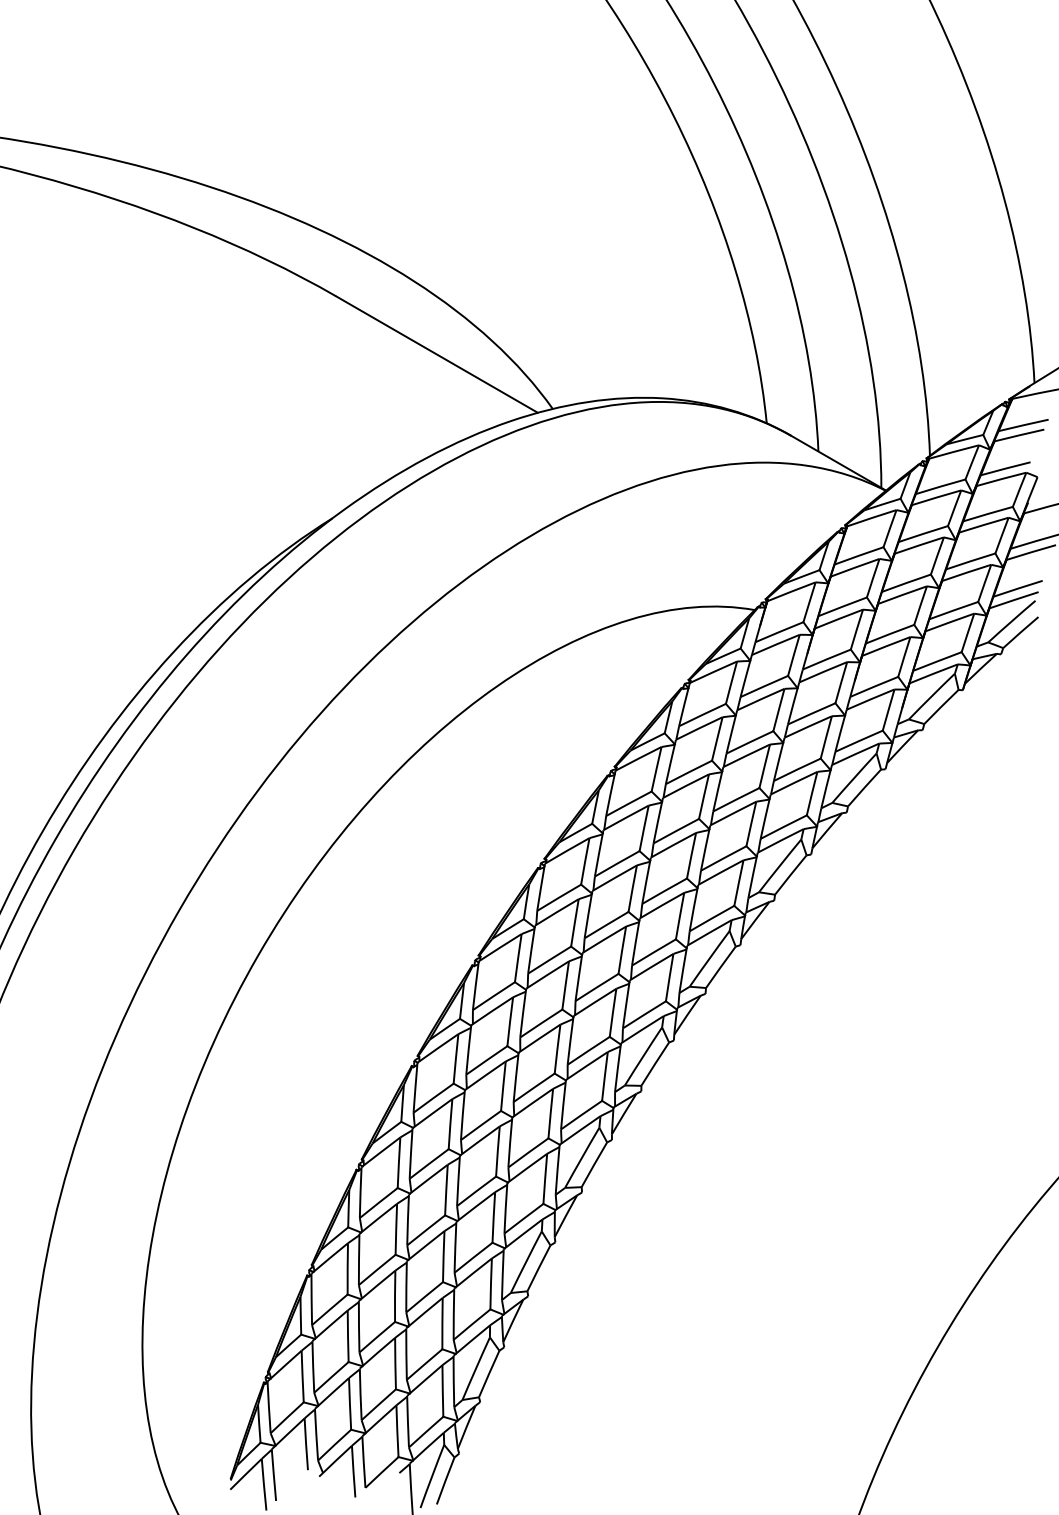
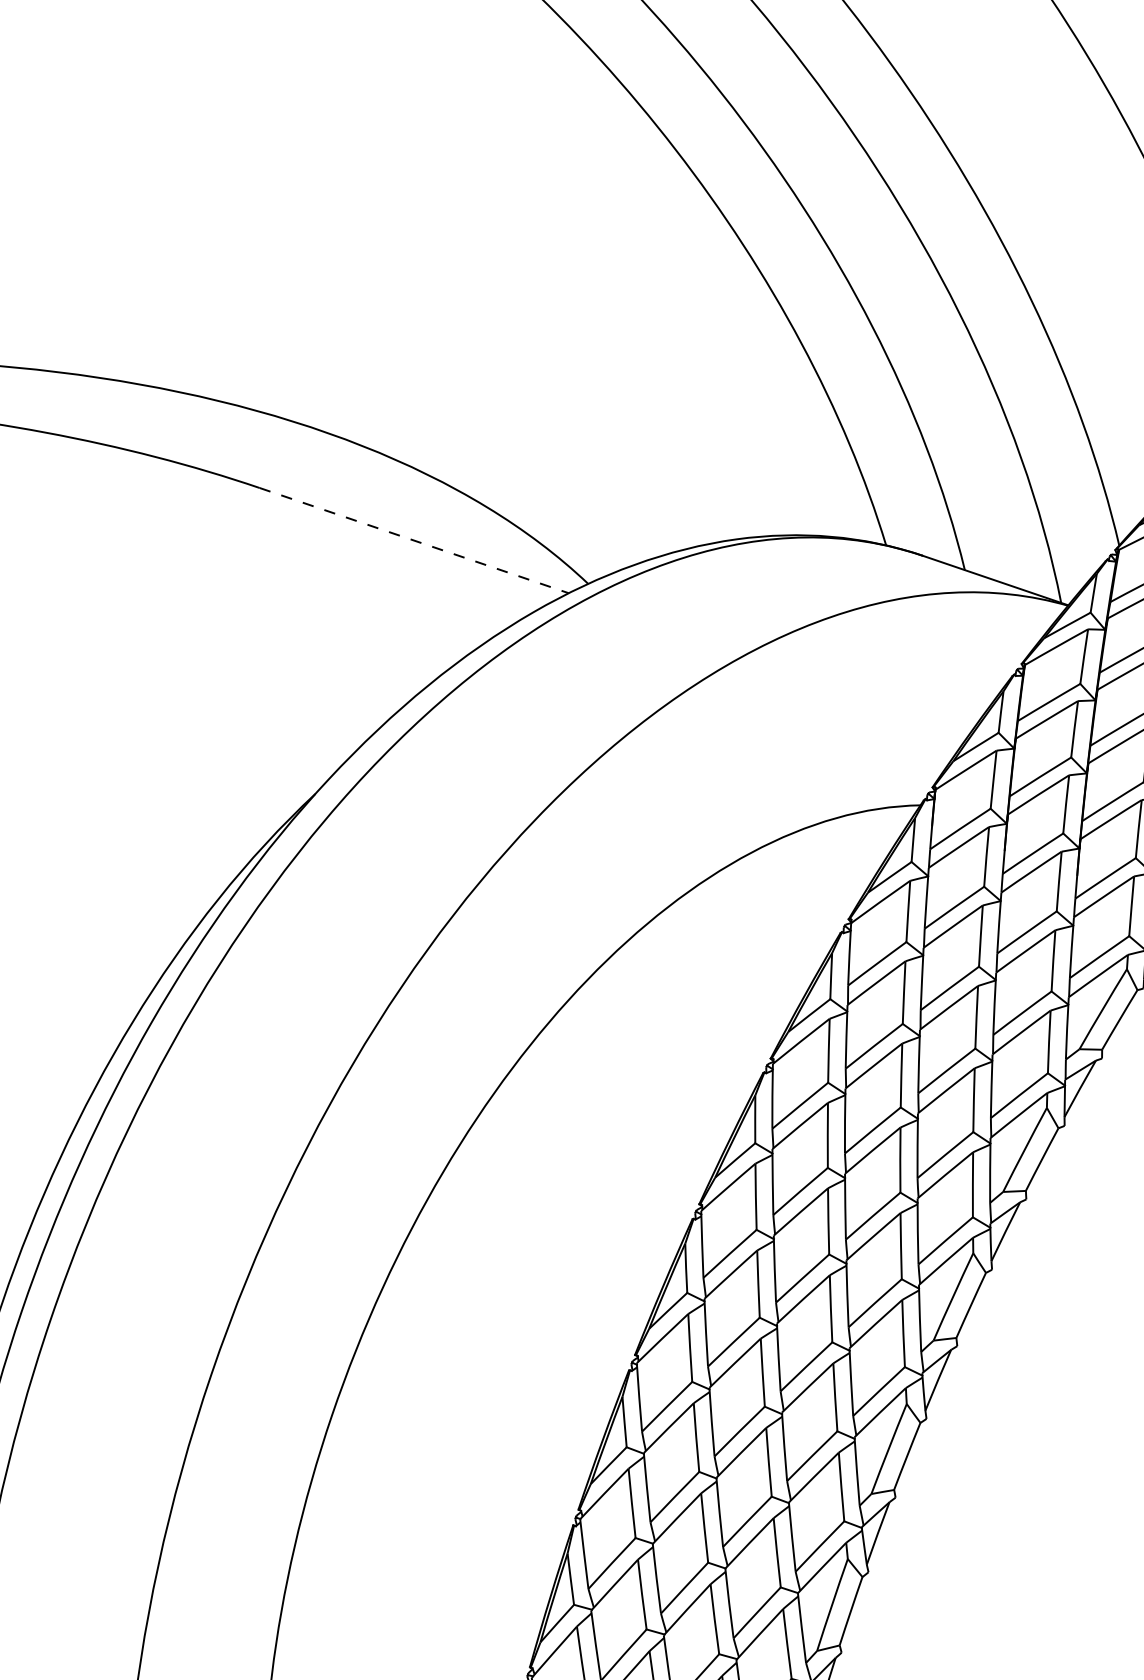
line: (436, 354) -> (413, 540), solid -> dashed

